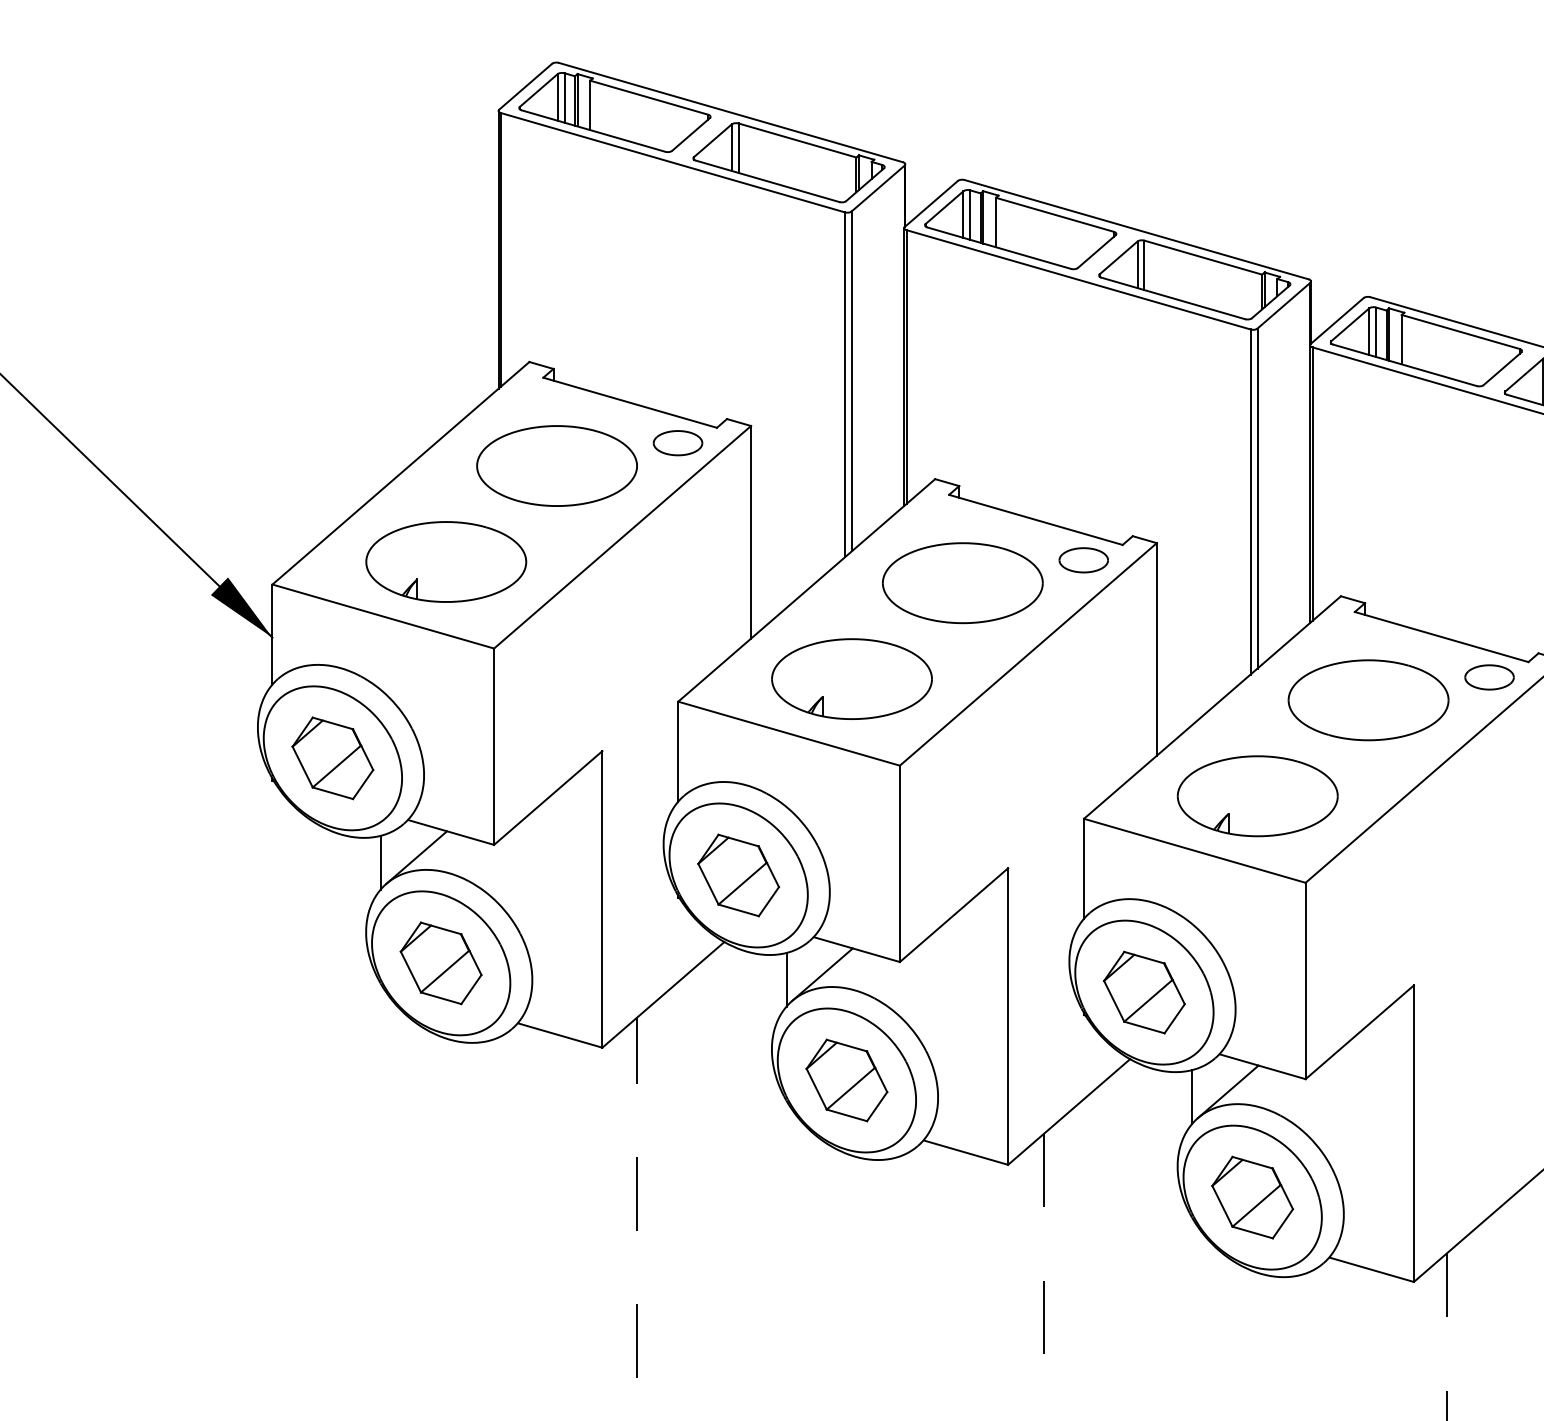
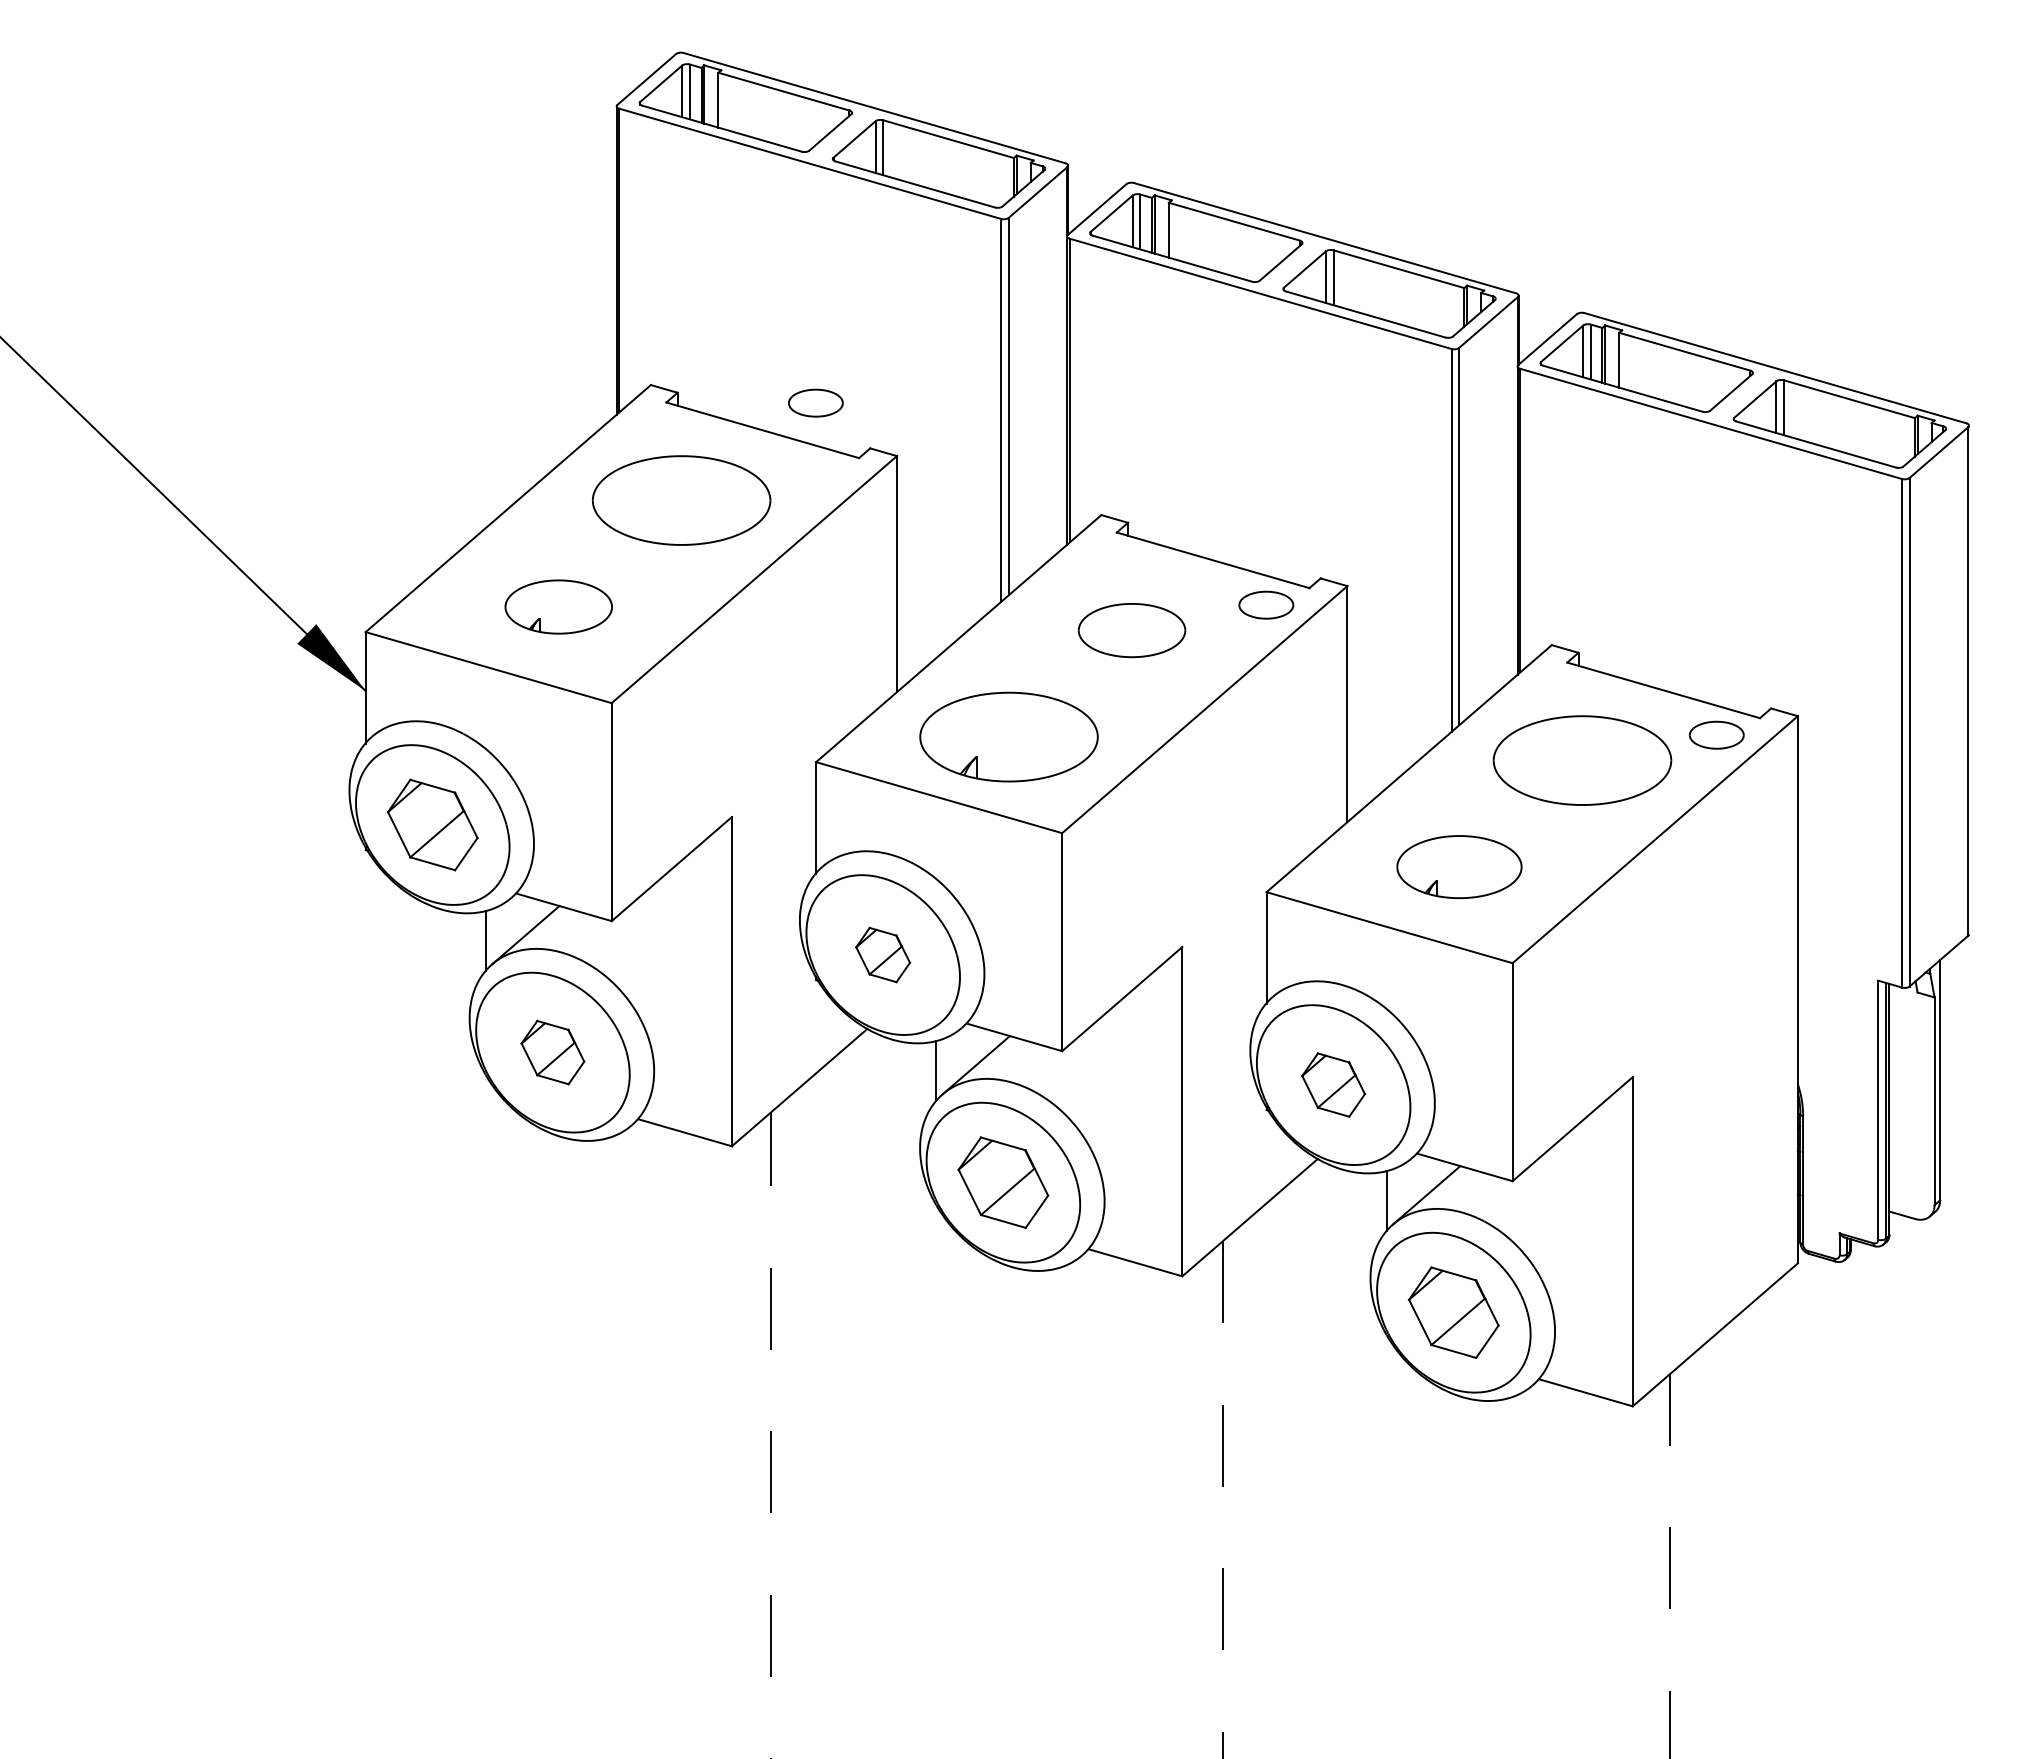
part: (677, 442) -> (815, 402), moved
part: (446, 561) -> (558, 606), size x0.6
part: (962, 583) -> (1131, 630), size x0.6
part: (1257, 795) -> (1459, 866), size x0.7
part: (738, 874) -> (882, 954), size x0.6
part: (440, 963) -> (552, 1052), size x0.7
part: (1144, 992) -> (1333, 1084), size x0.7

